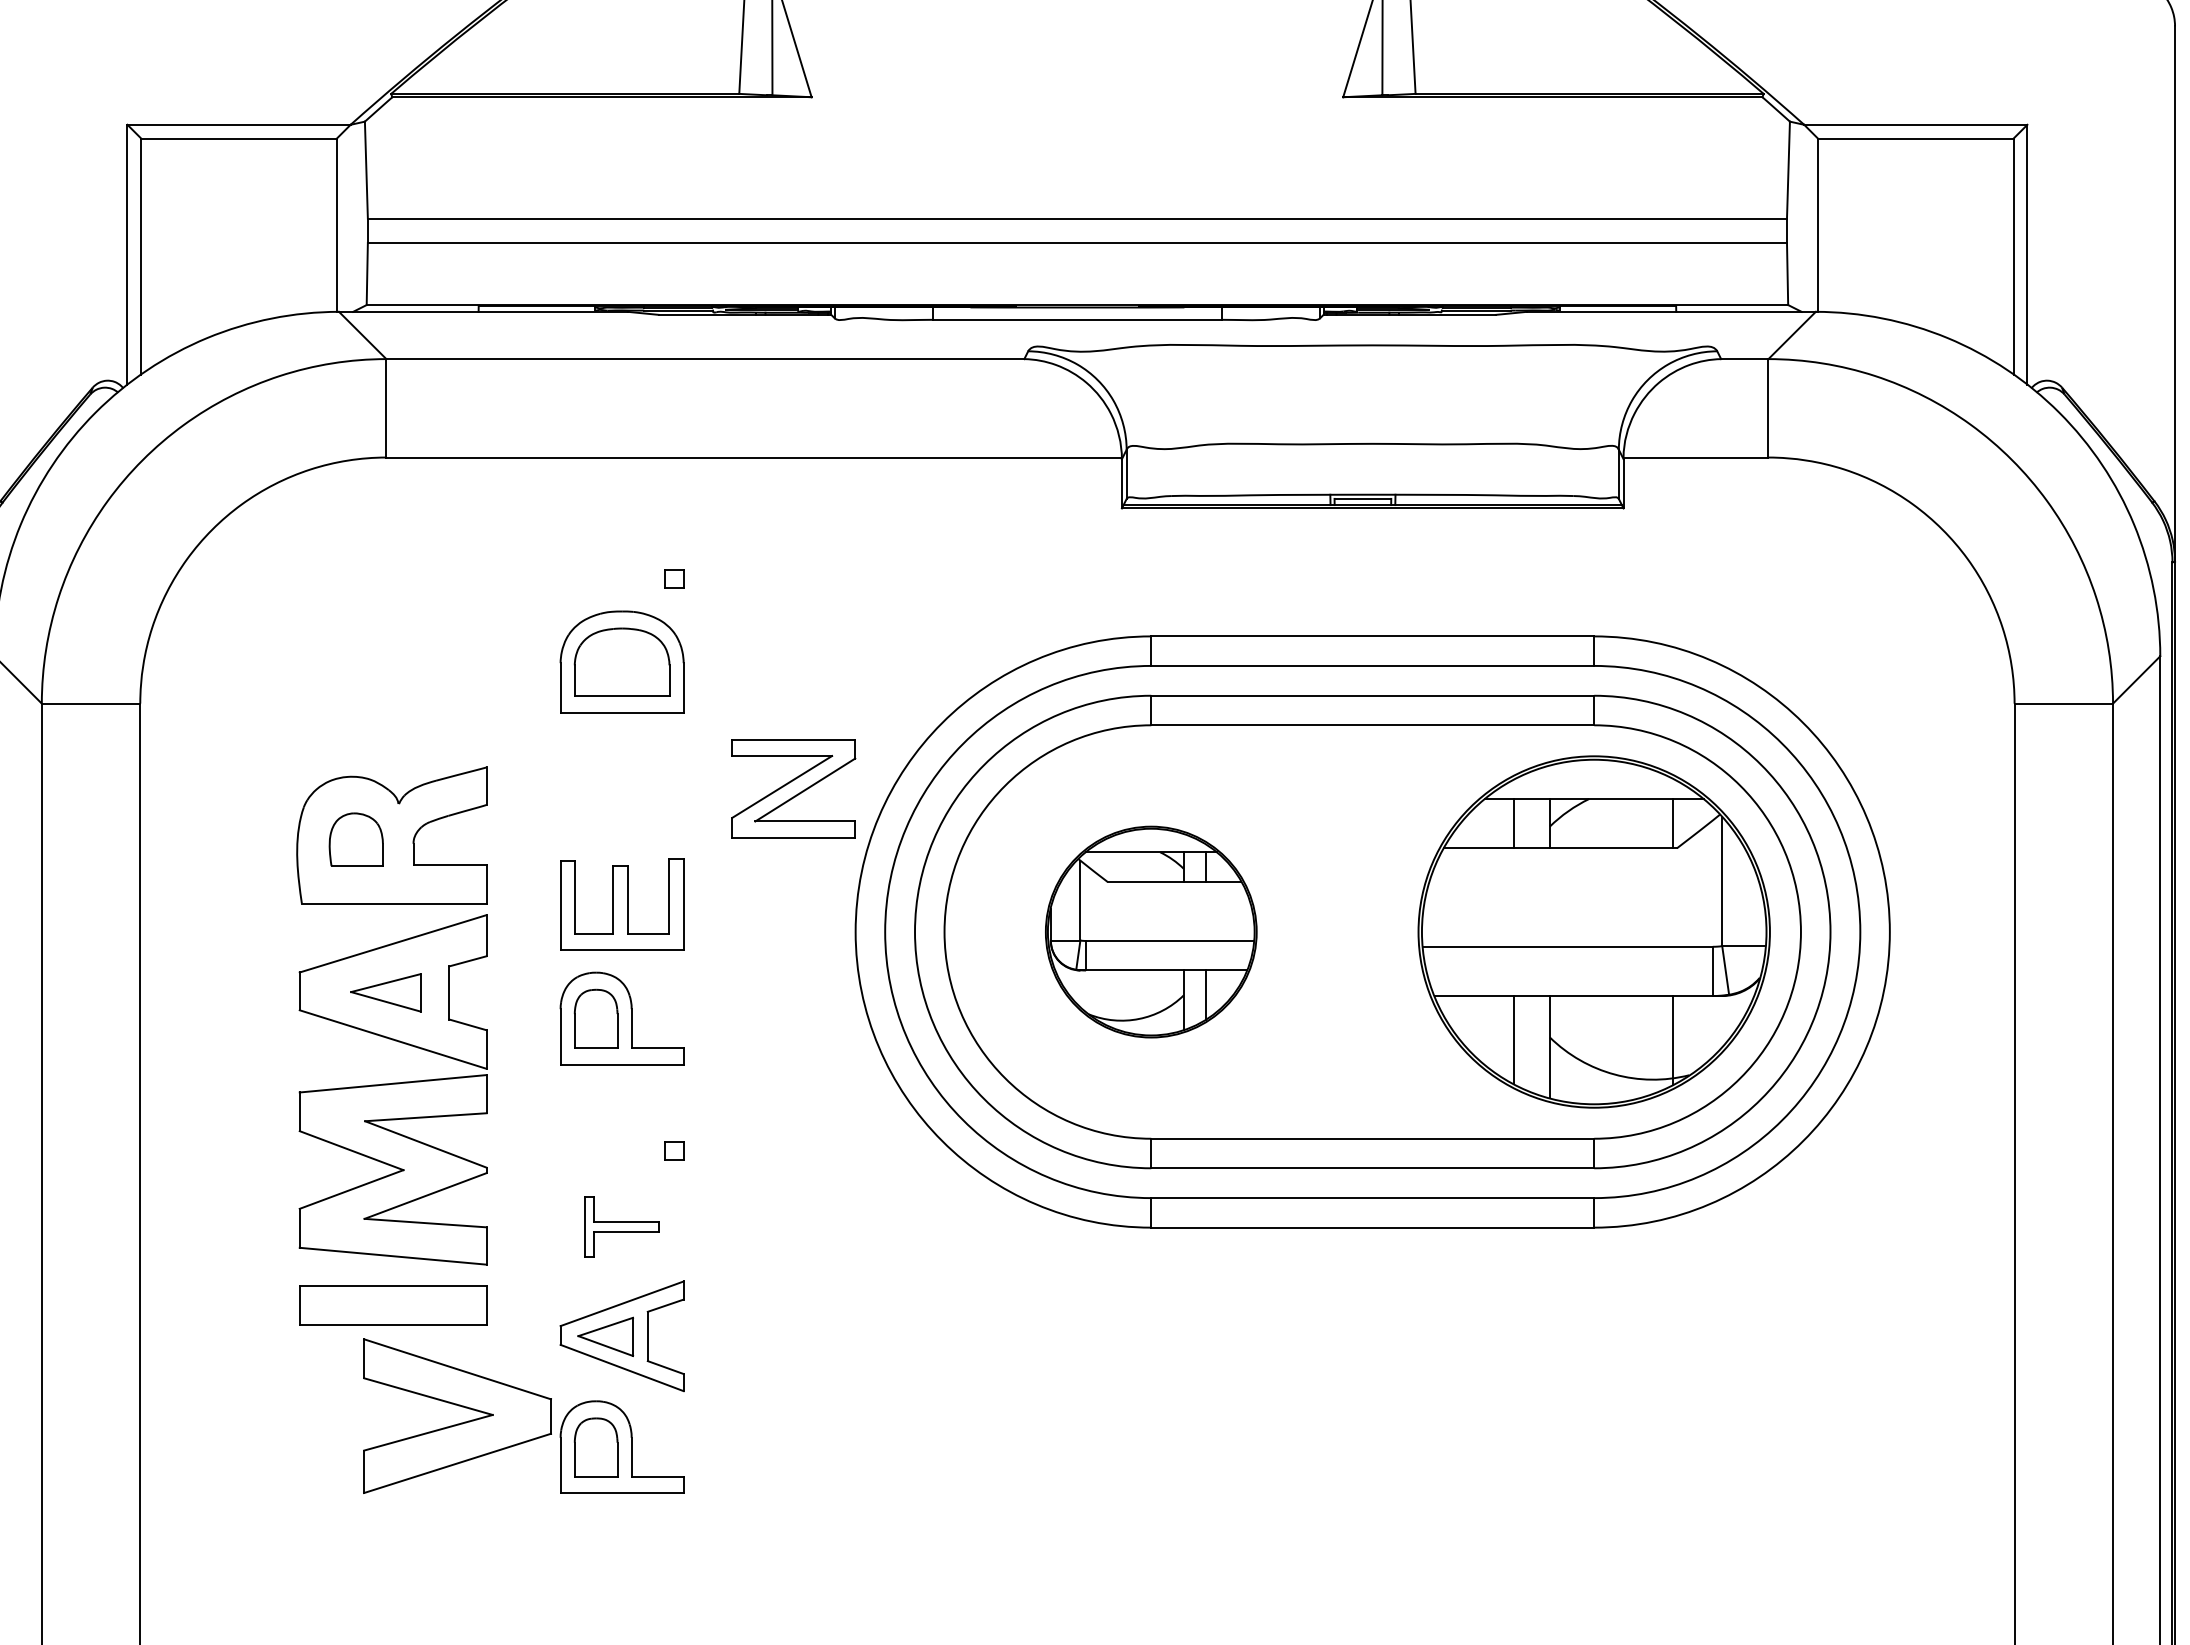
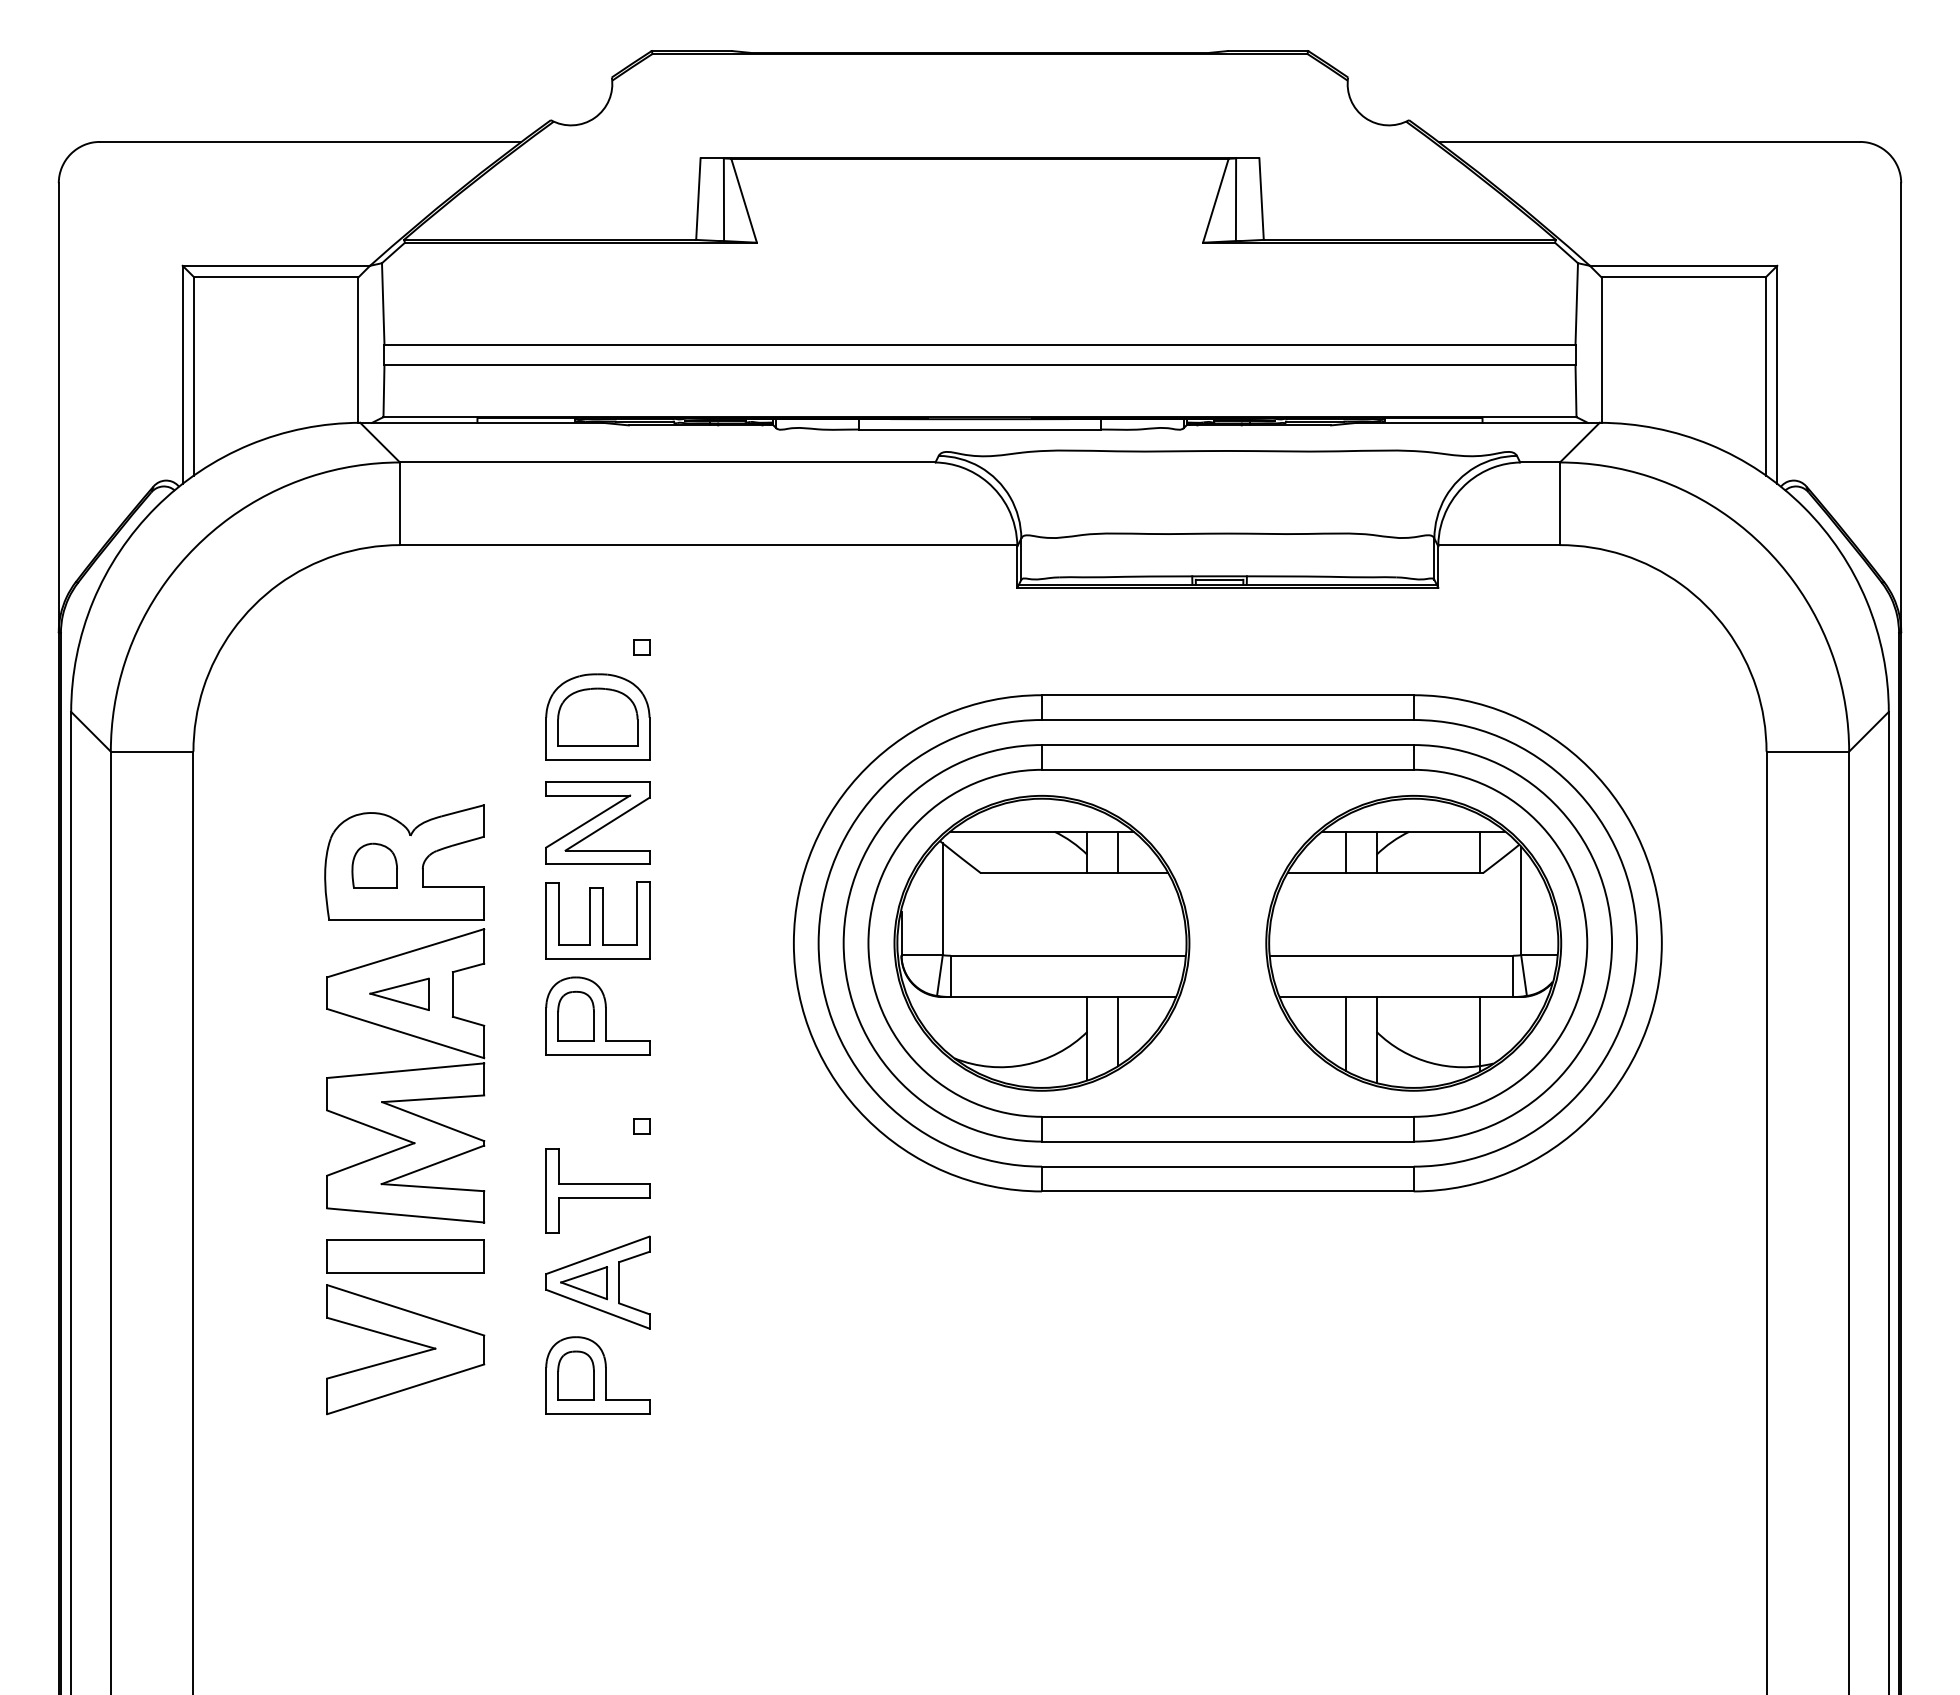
part: (793, 788) -> (597, 822), moved
part: (1150, 932) -> (1041, 943), size x1.67
part: (621, 1226) -> (597, 1190), size x1.67
part: (458, 1423) -> (406, 1355), moved

